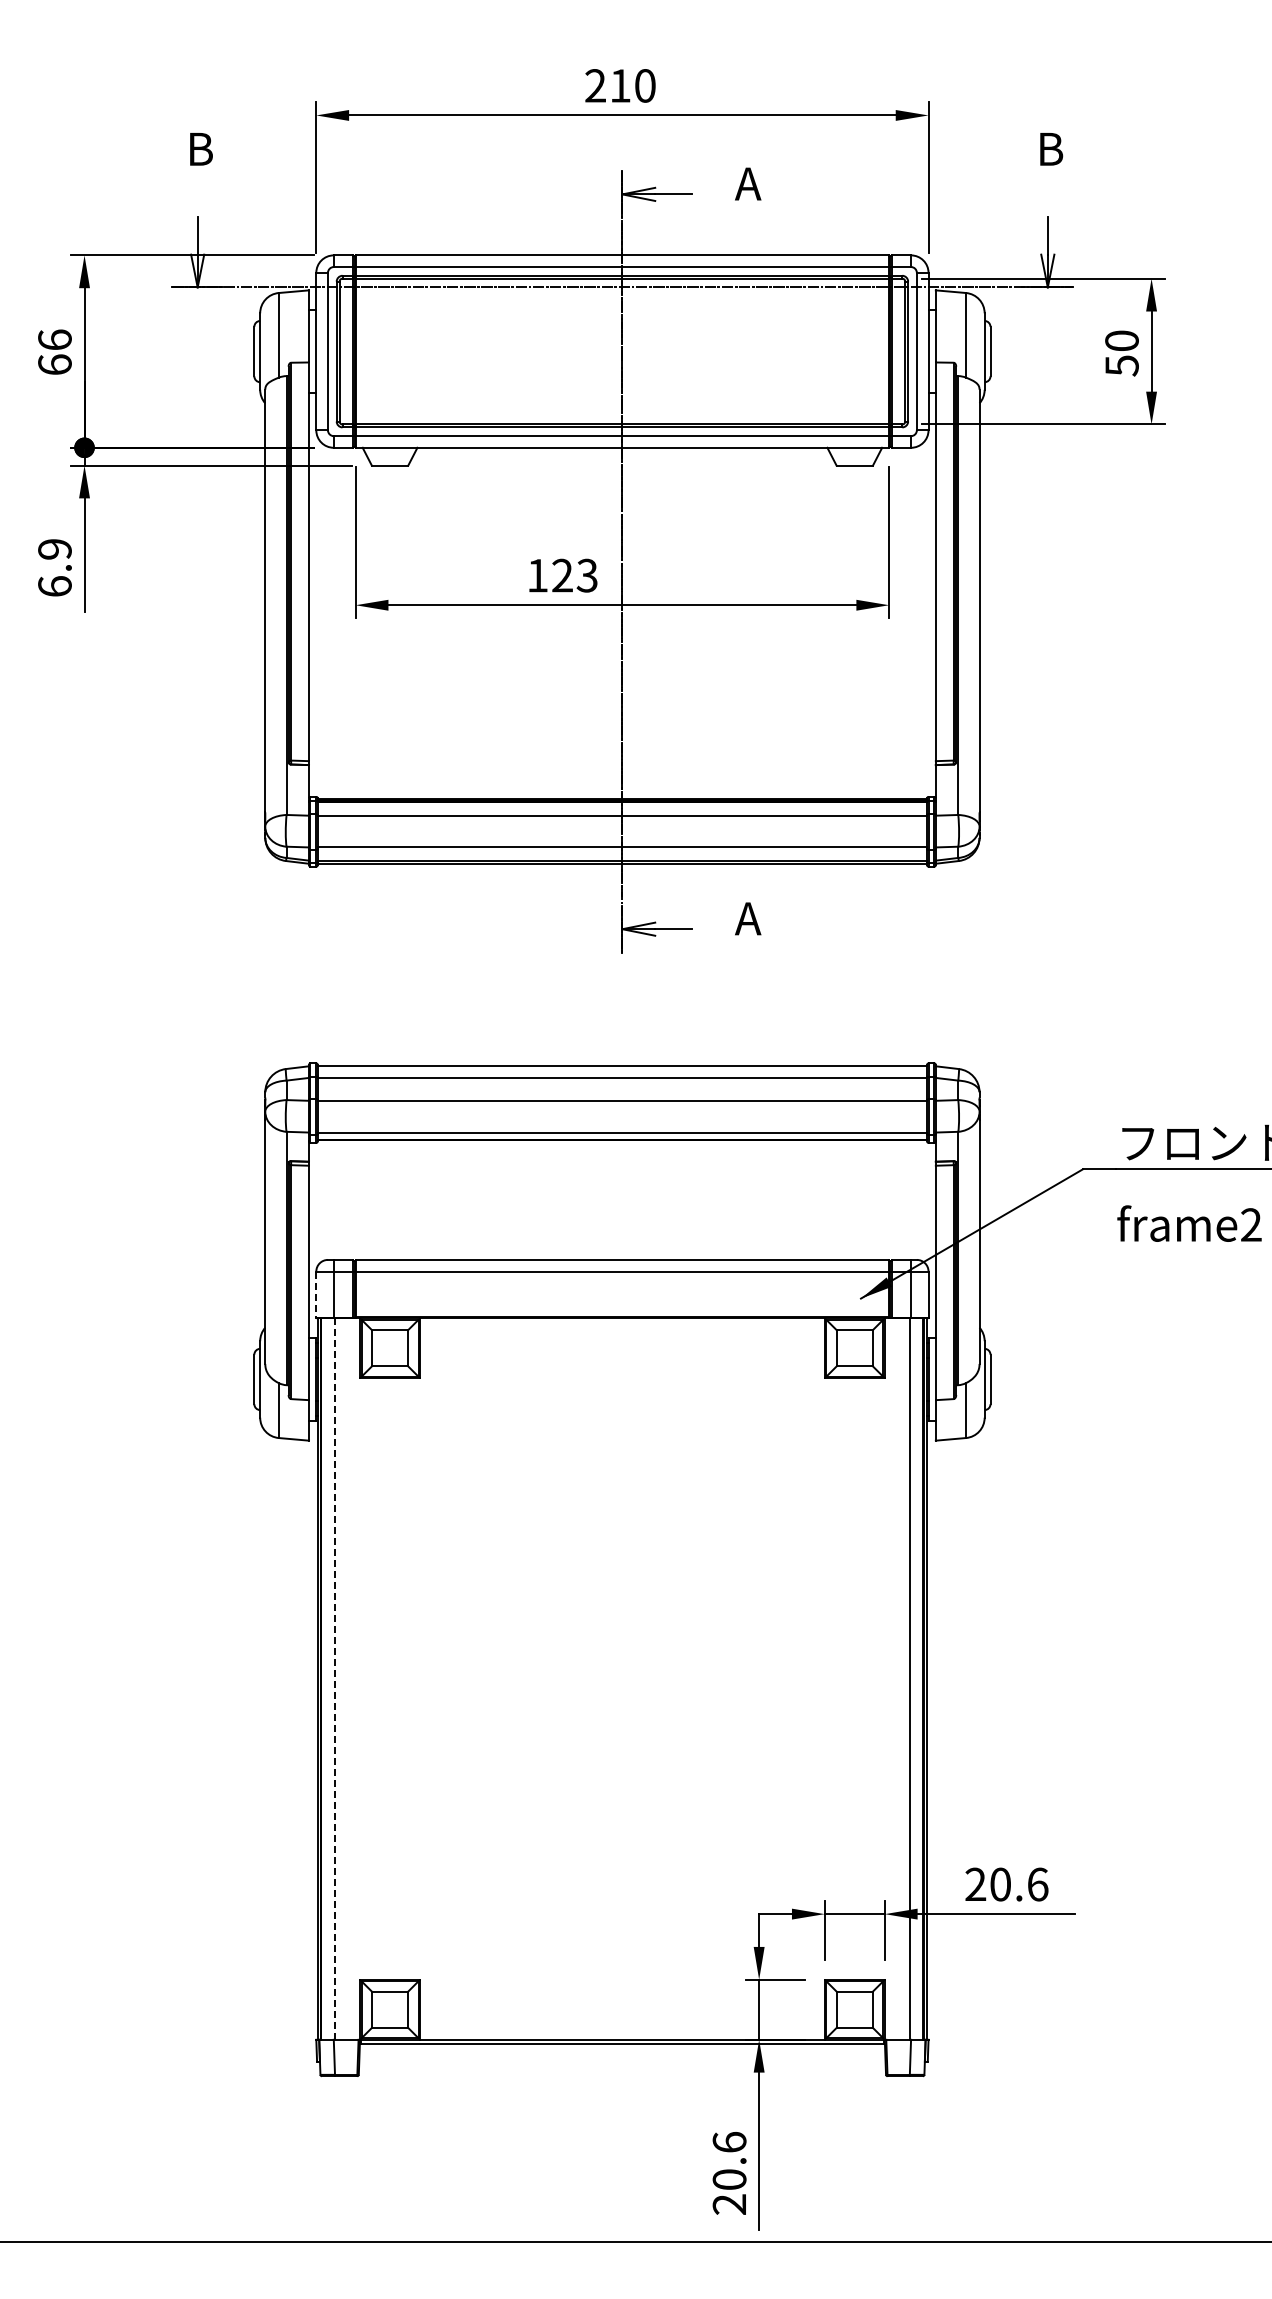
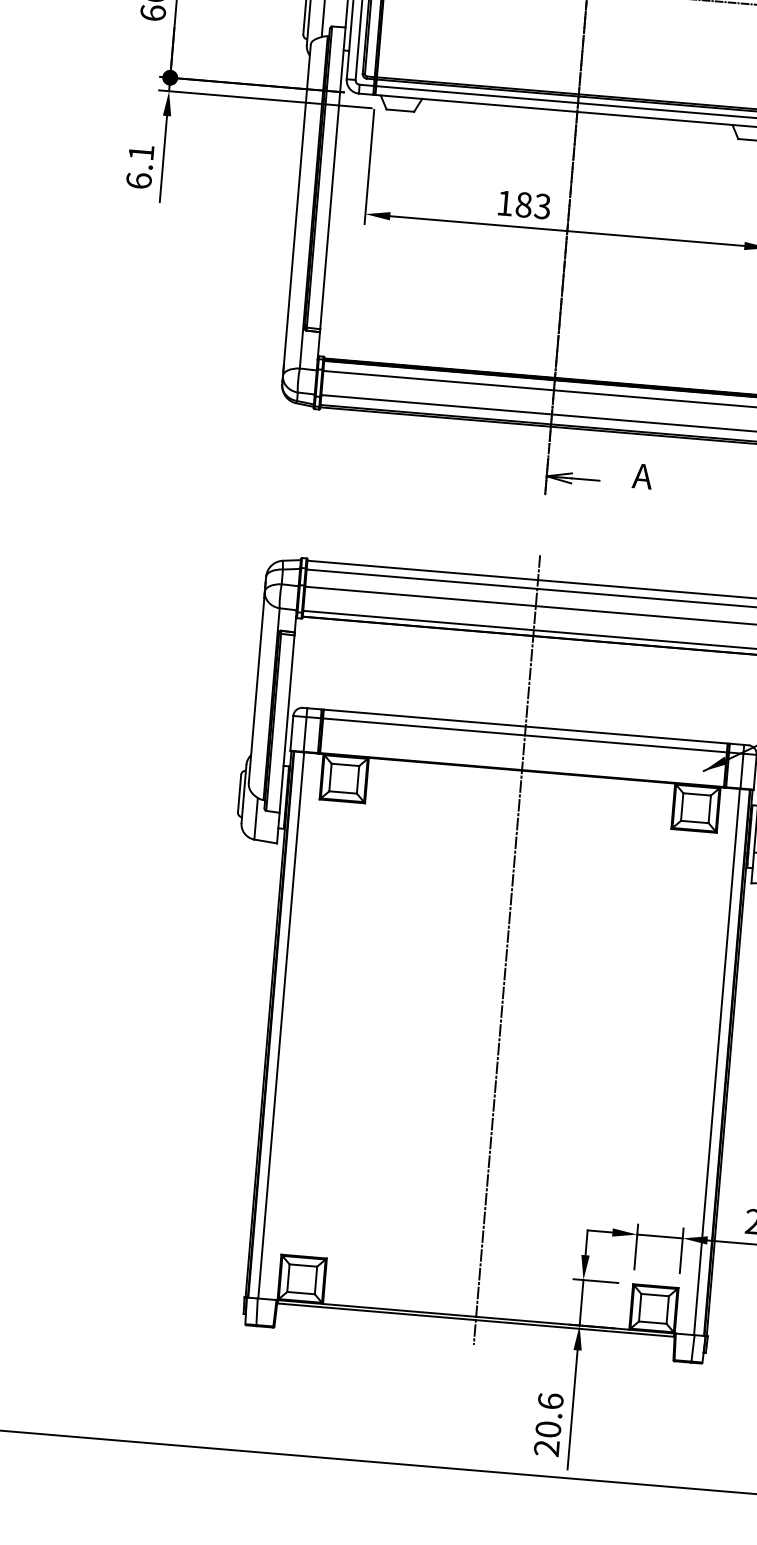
text: (54, 549) -> (141, 152), 6.9 -> 6.1
text: (562, 575) -> (523, 204), 123 -> 183
line: (316, 1294) -> (292, 733), dashed -> solid
line: (622, 1554) -> (507, 949), added
line: (334, 1679) -> (281, 1025), dashed -> solid

